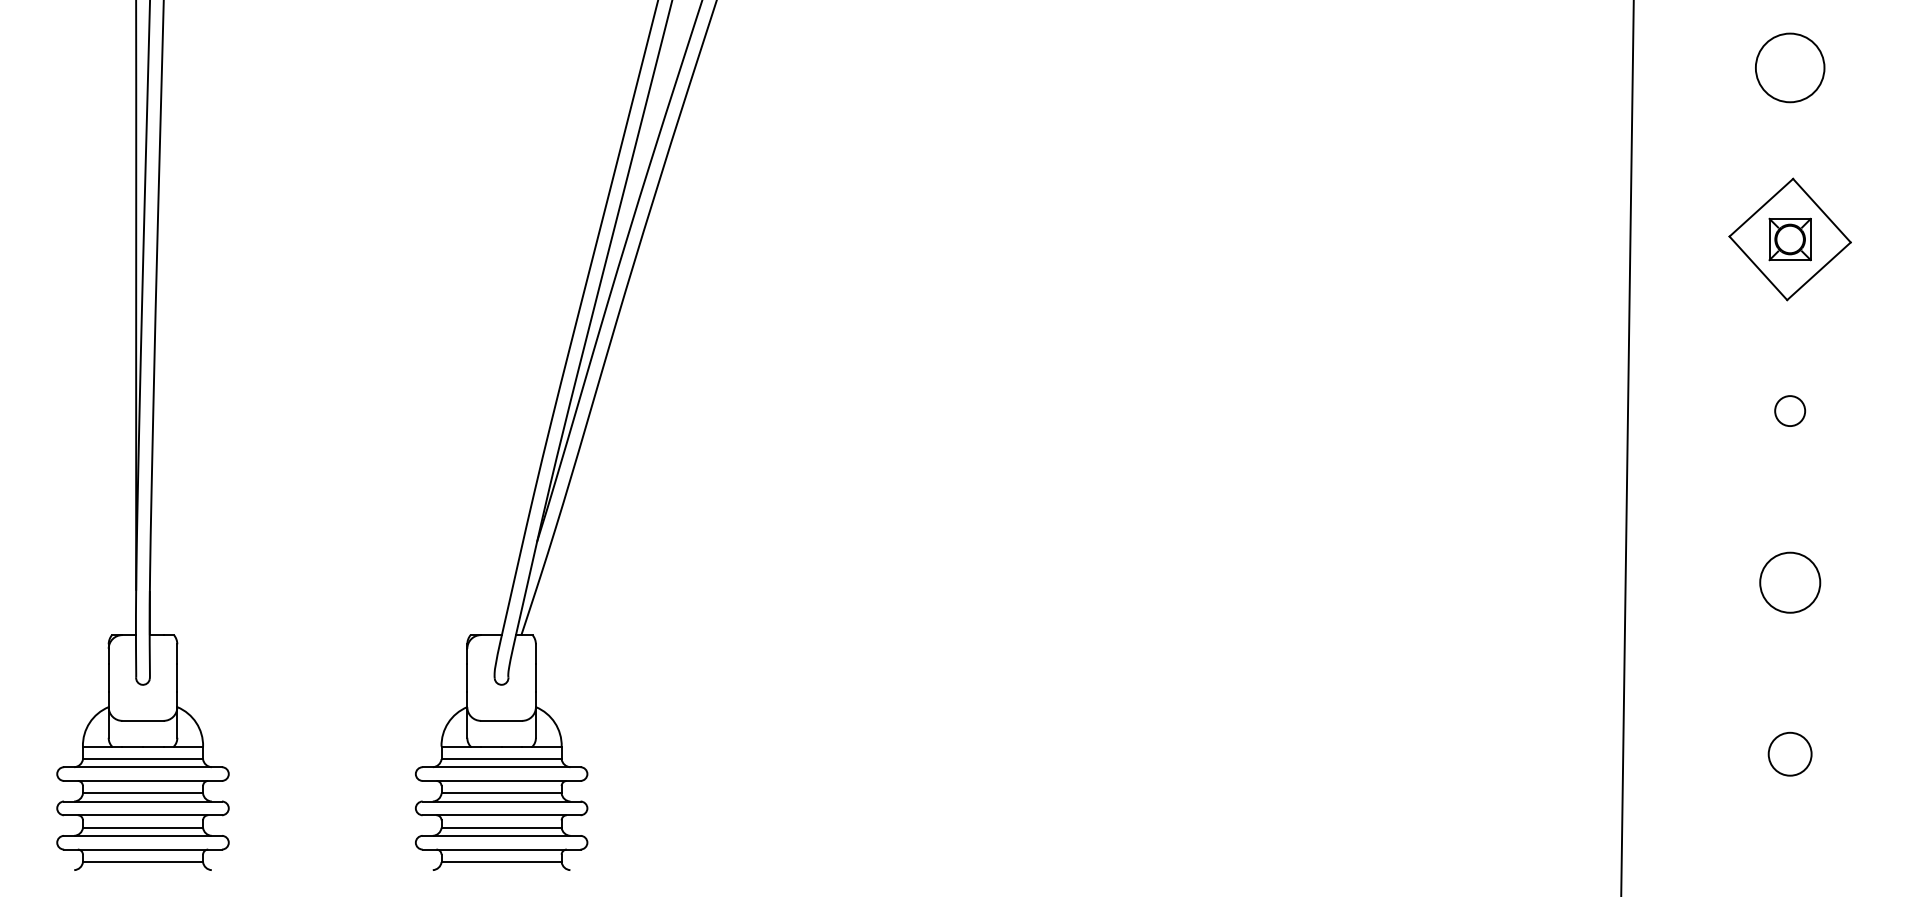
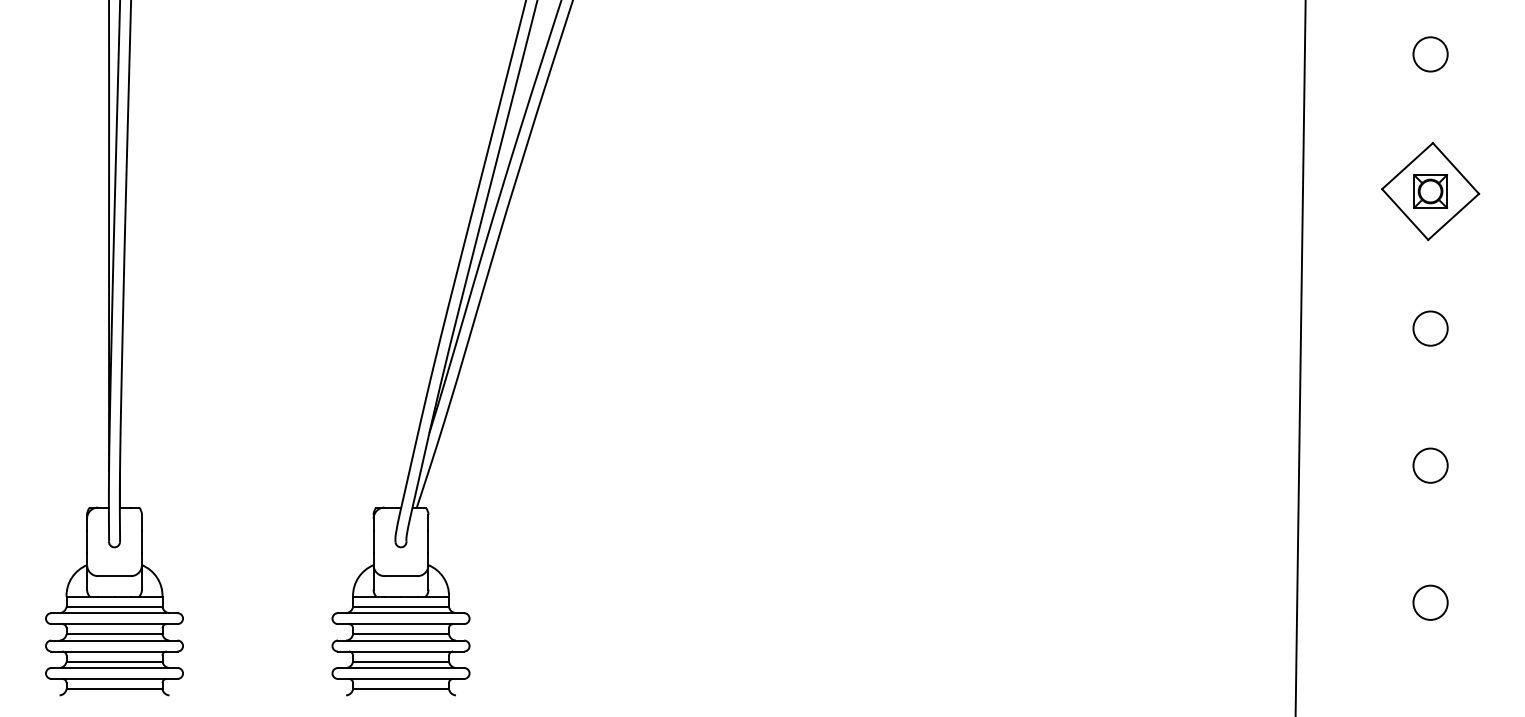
circle: (1789, 67) -> (1430, 54), size x0.62
circle: (1789, 410) -> (1430, 328), size x1.43
circle: (1789, 582) -> (1430, 465), size x0.71

